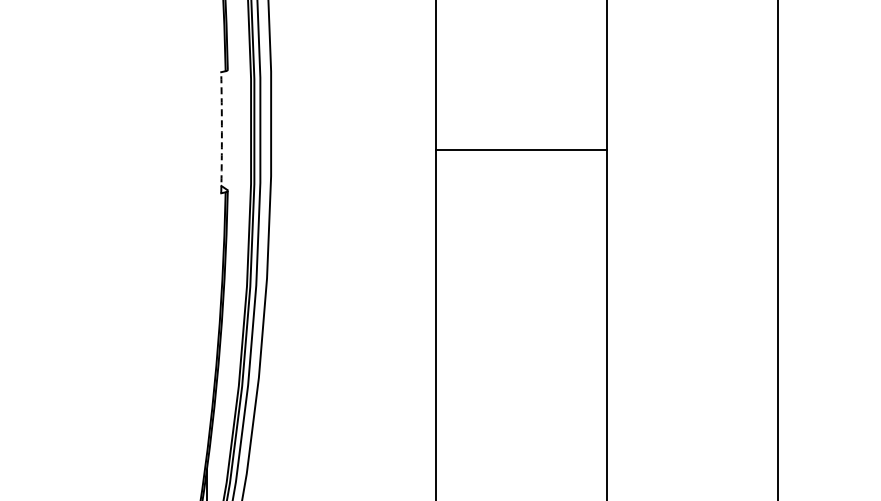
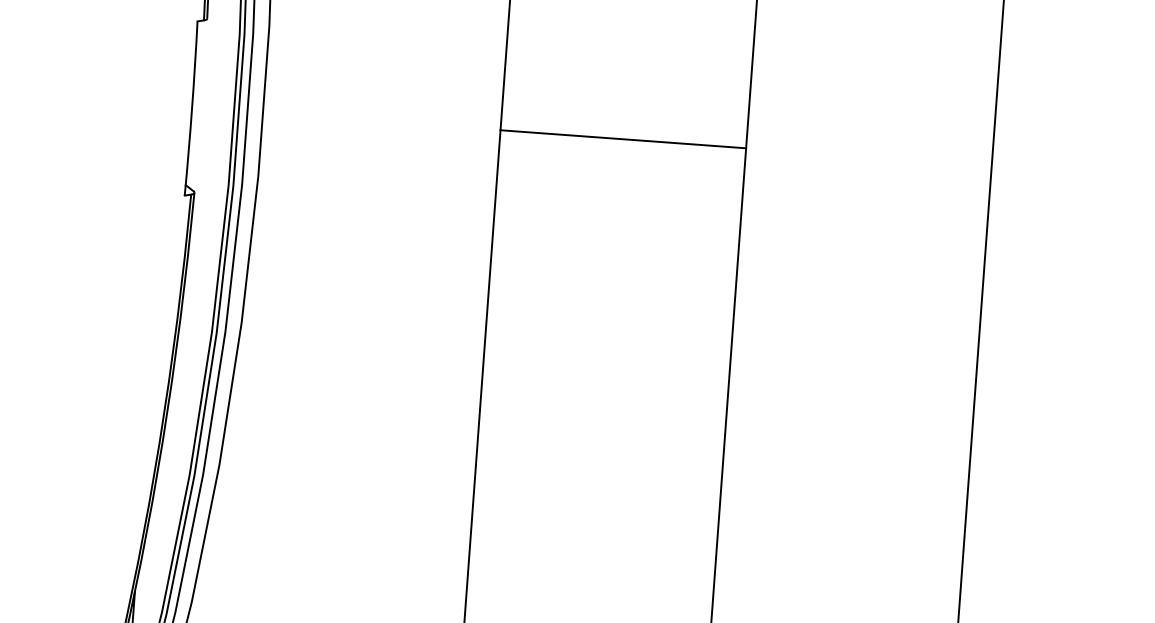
arc: (221, 132) -> (191, 108), dashed -> solid
line: (521, 150) -> (623, 139), moved

